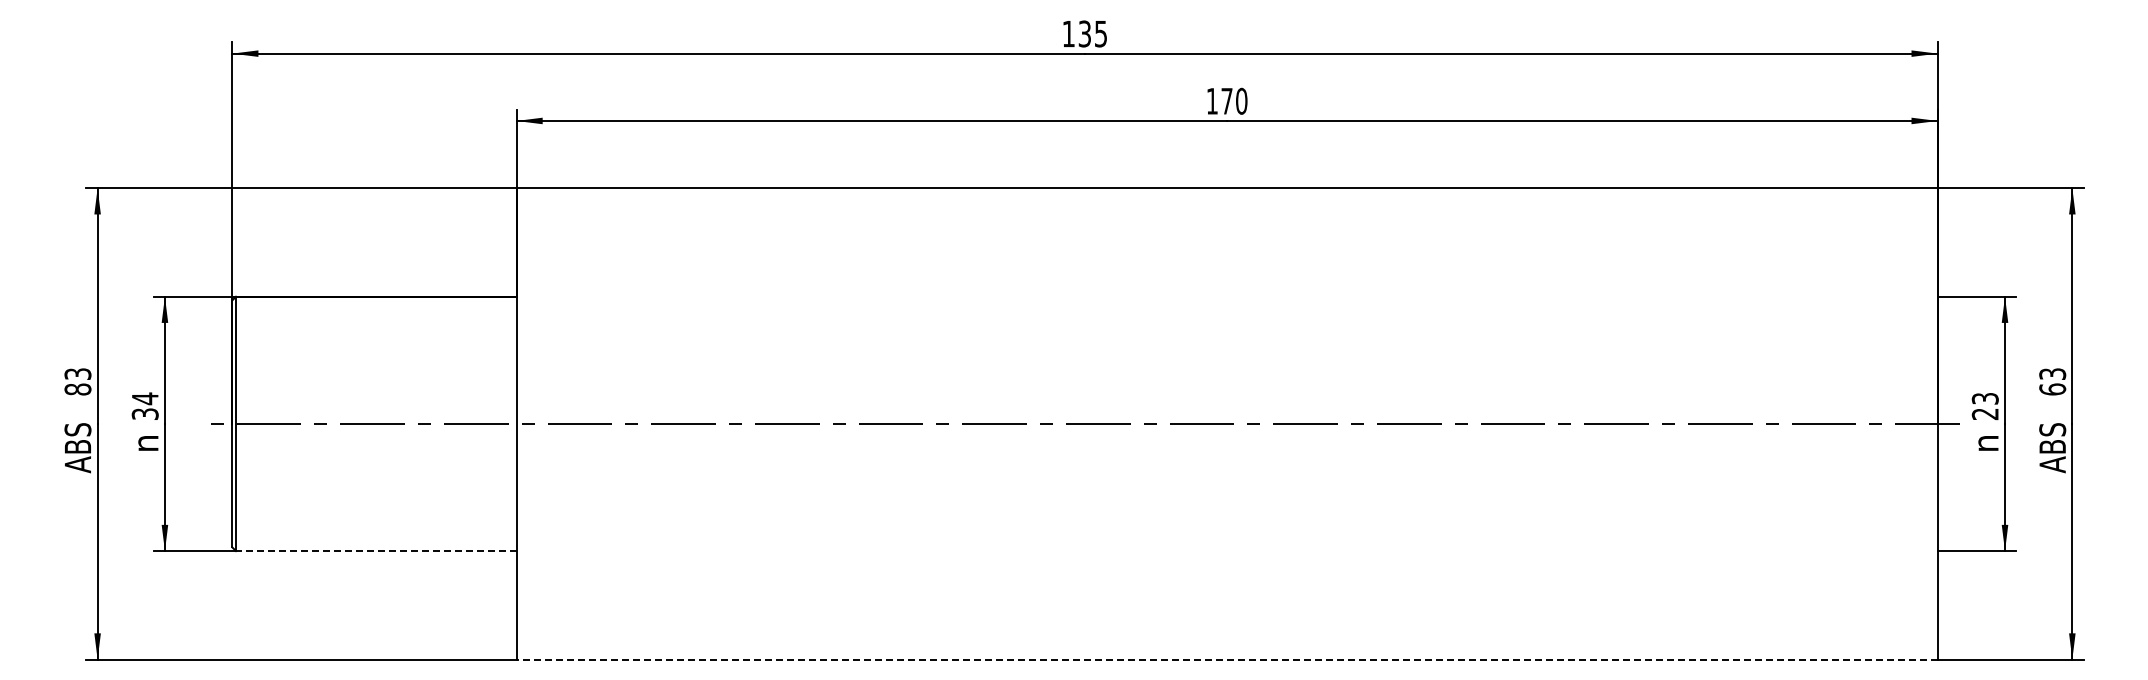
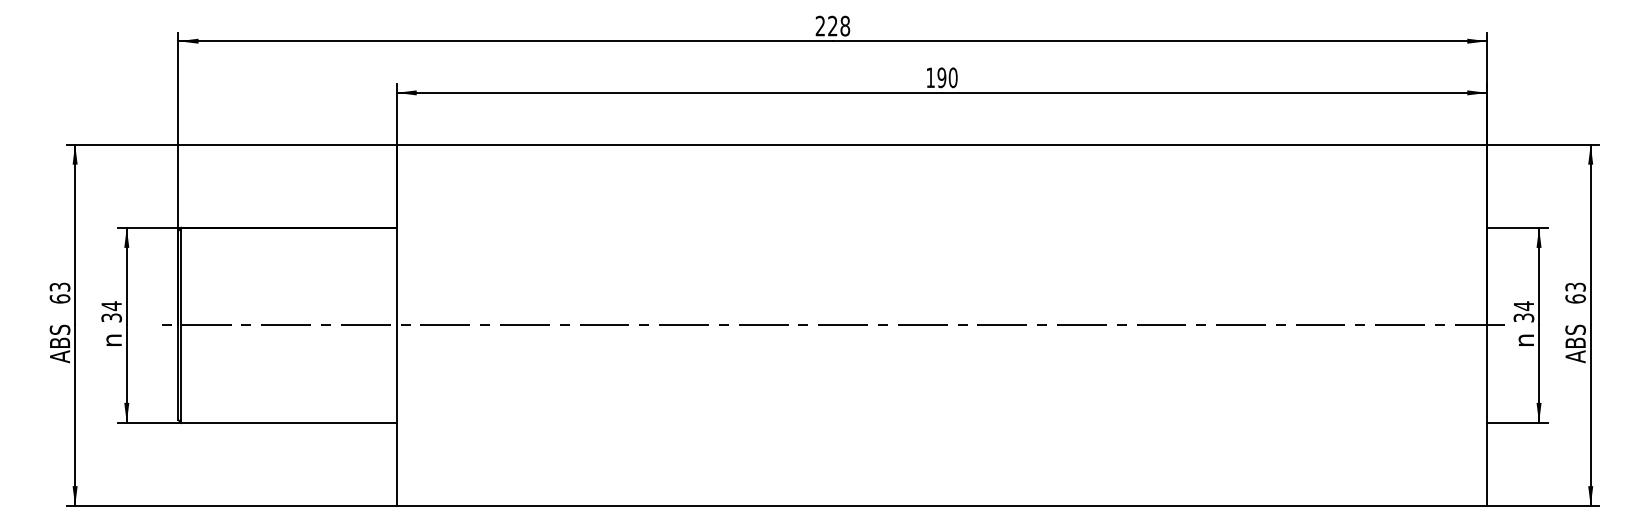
text: (1084, 33) -> (832, 25), 135 -> 228
text: (1226, 100) -> (941, 77), 170 -> 190
text: (77, 389) -> (59, 298), 83 -> 63
text: (1984, 405) -> (1523, 311), 23 -> 34
line: (375, 551) -> (288, 423), dashed -> solid
line: (1227, 659) -> (942, 506), dashed -> solid

